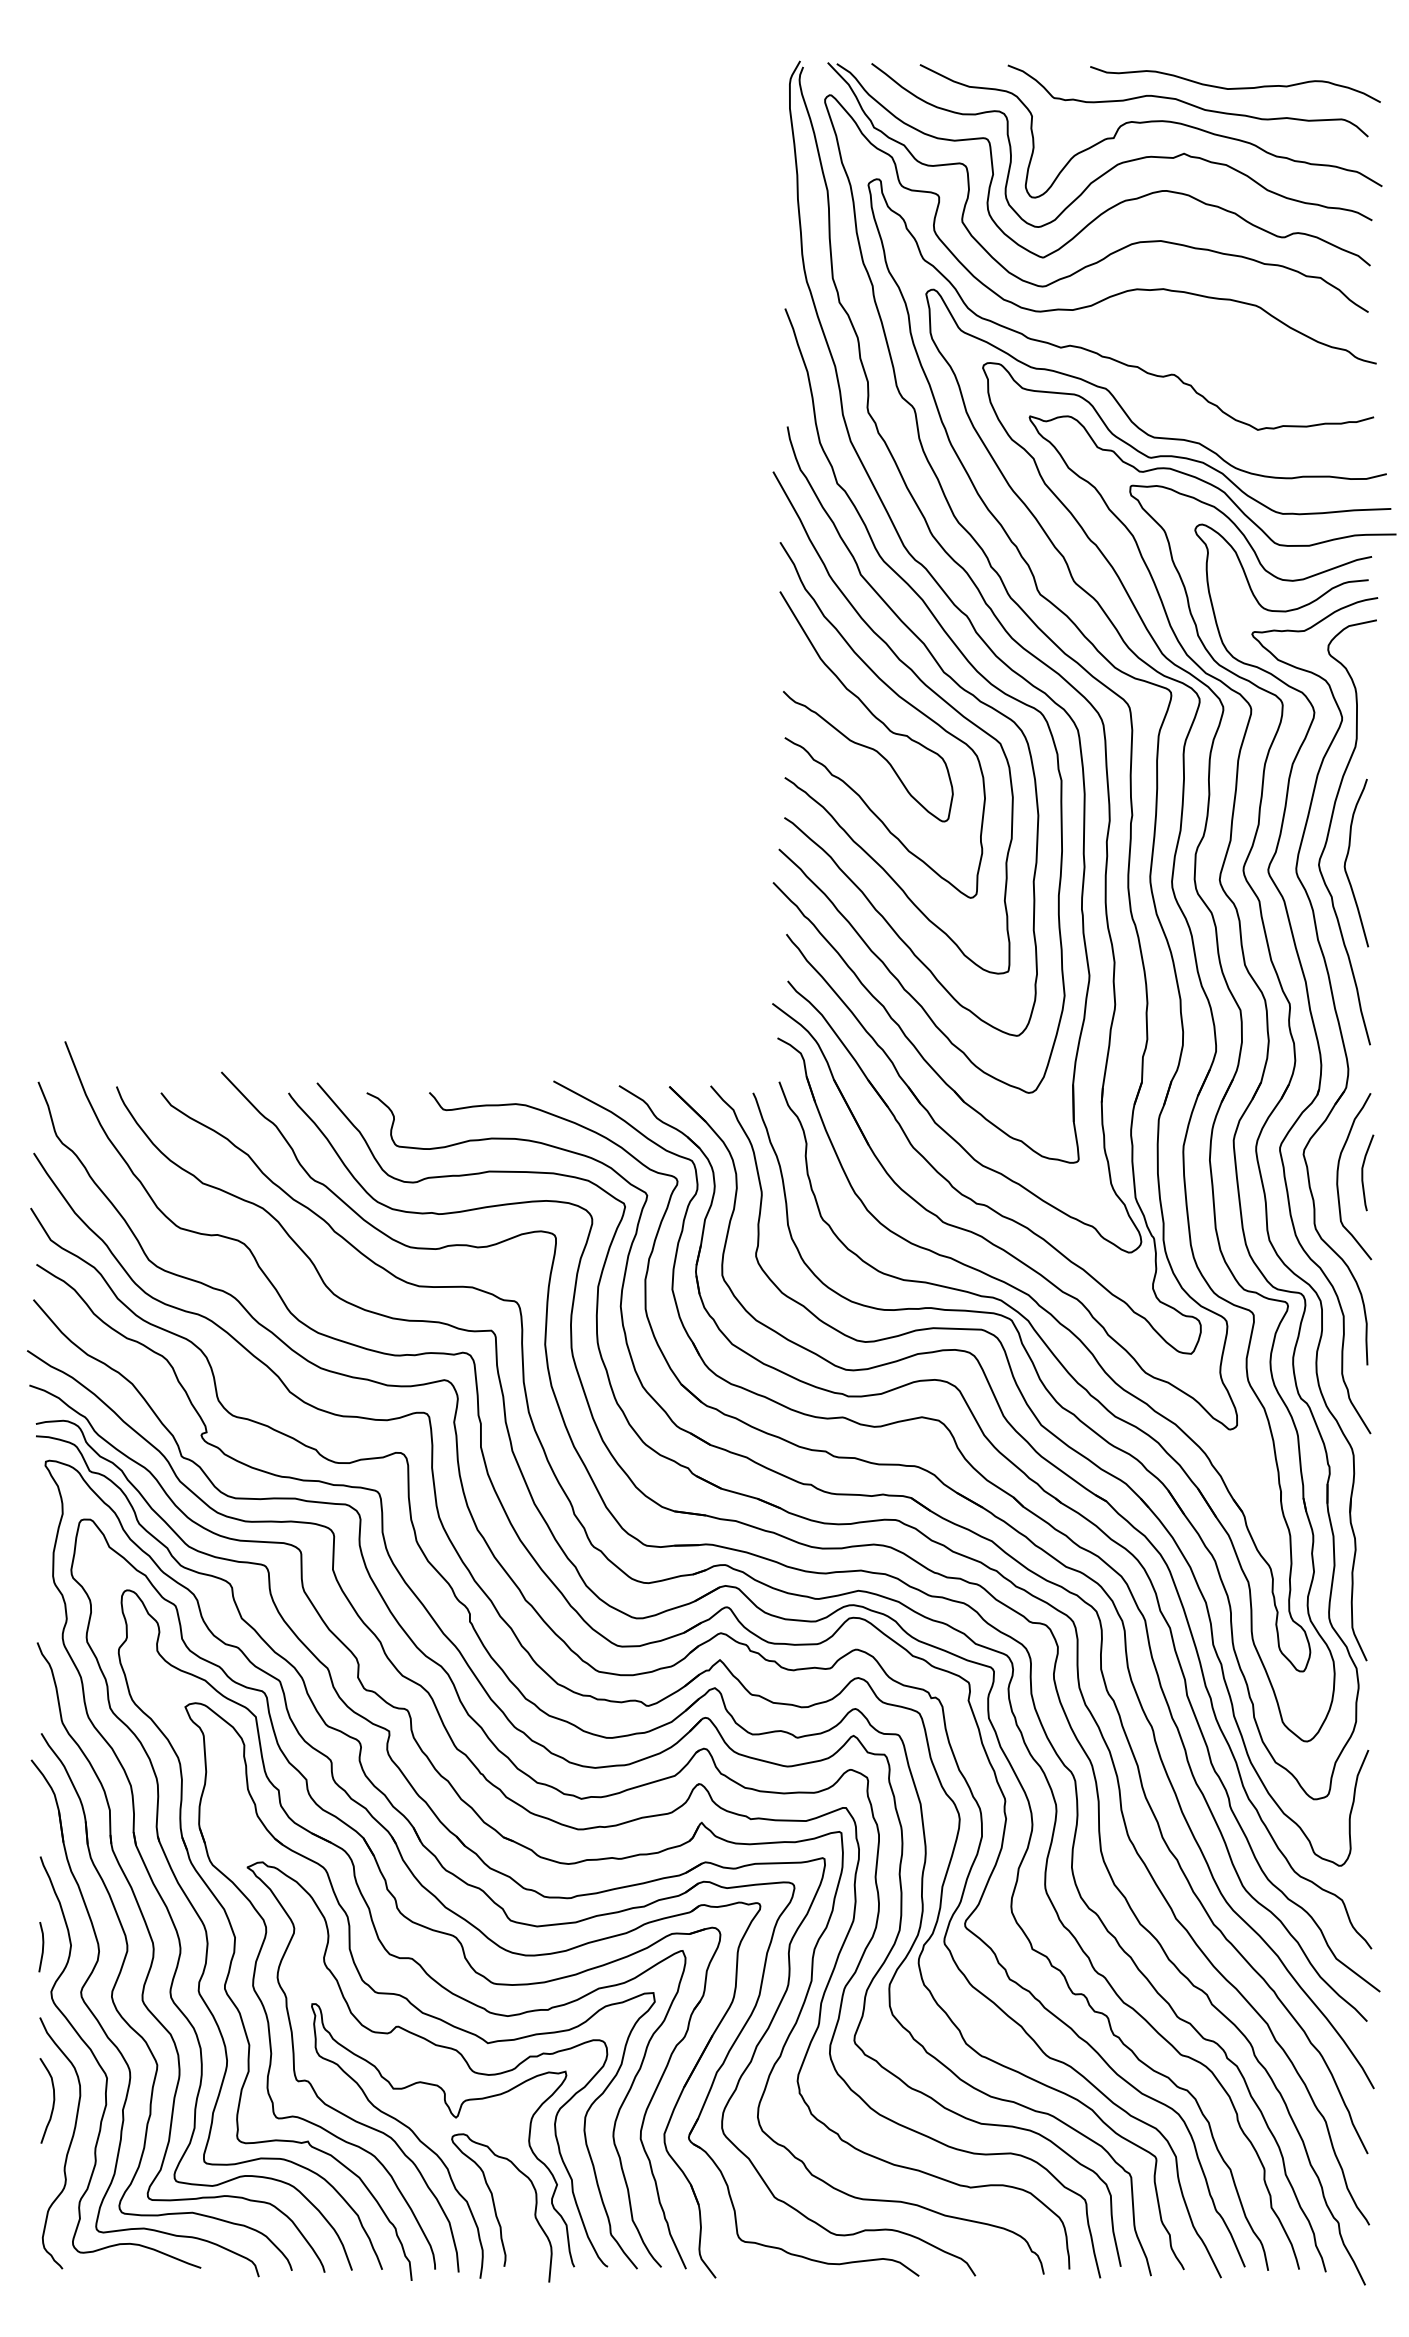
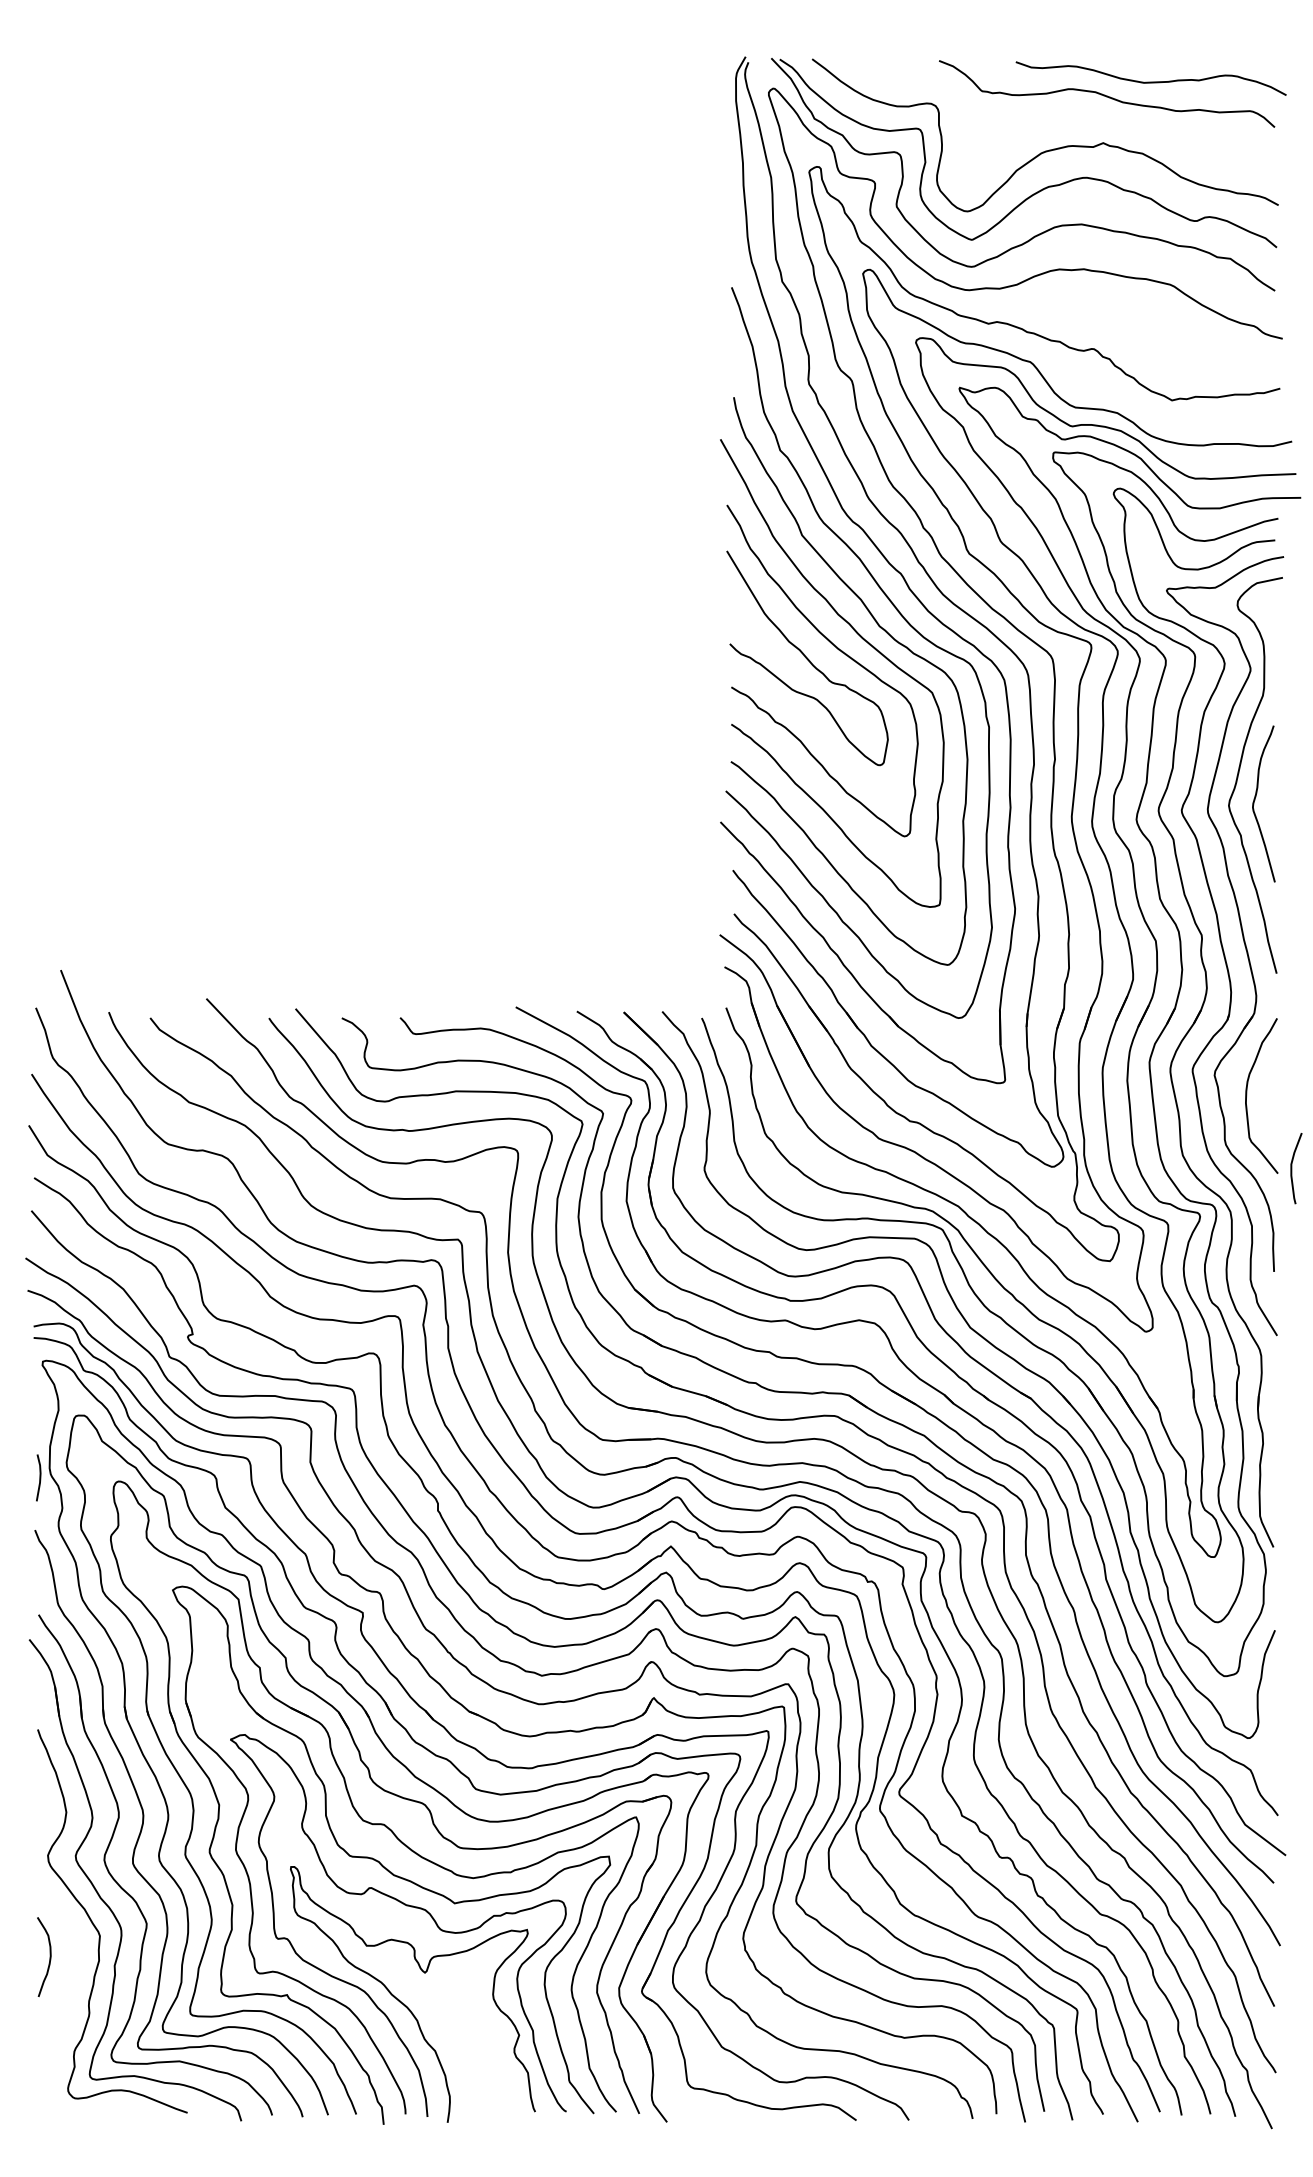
curve: (1149, 123) -> (1071, 114), removed
curve: (1363, 1172) -> (1292, 1168), moved
line: (42, 1946) -> (39, 1477), moved
curve: (69, 2145) -> (64, 1998), removed
curve: (496, 2208) -> (462, 2057), removed

